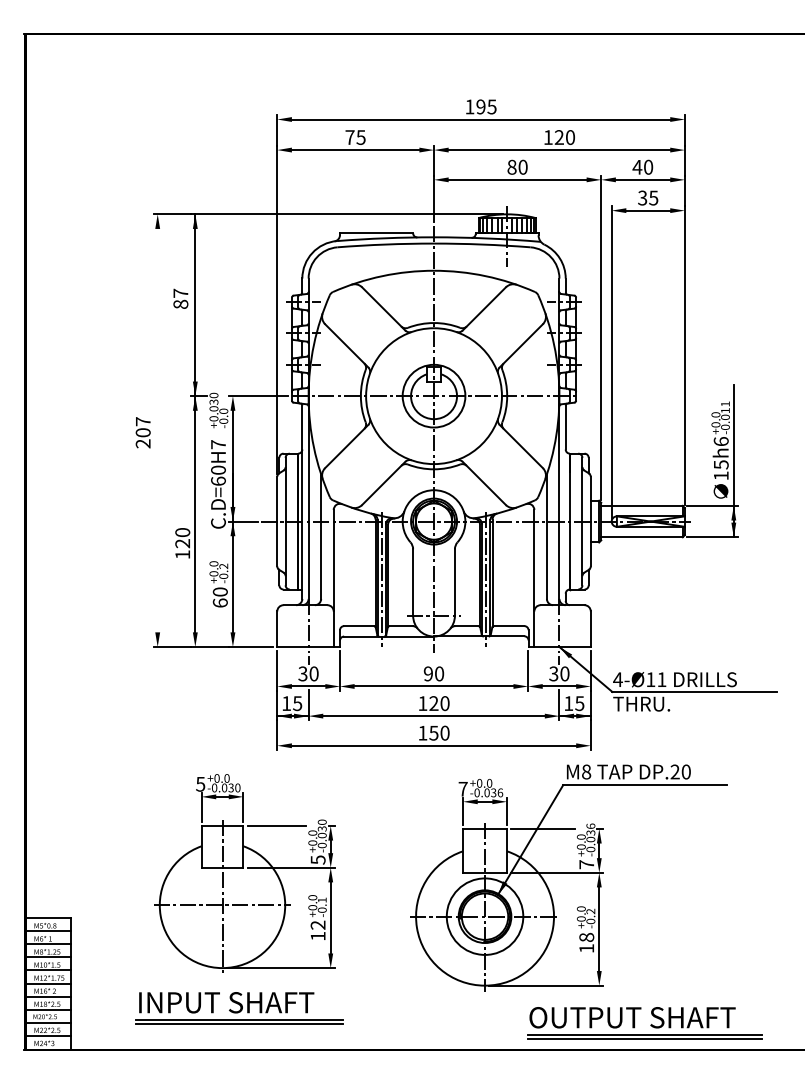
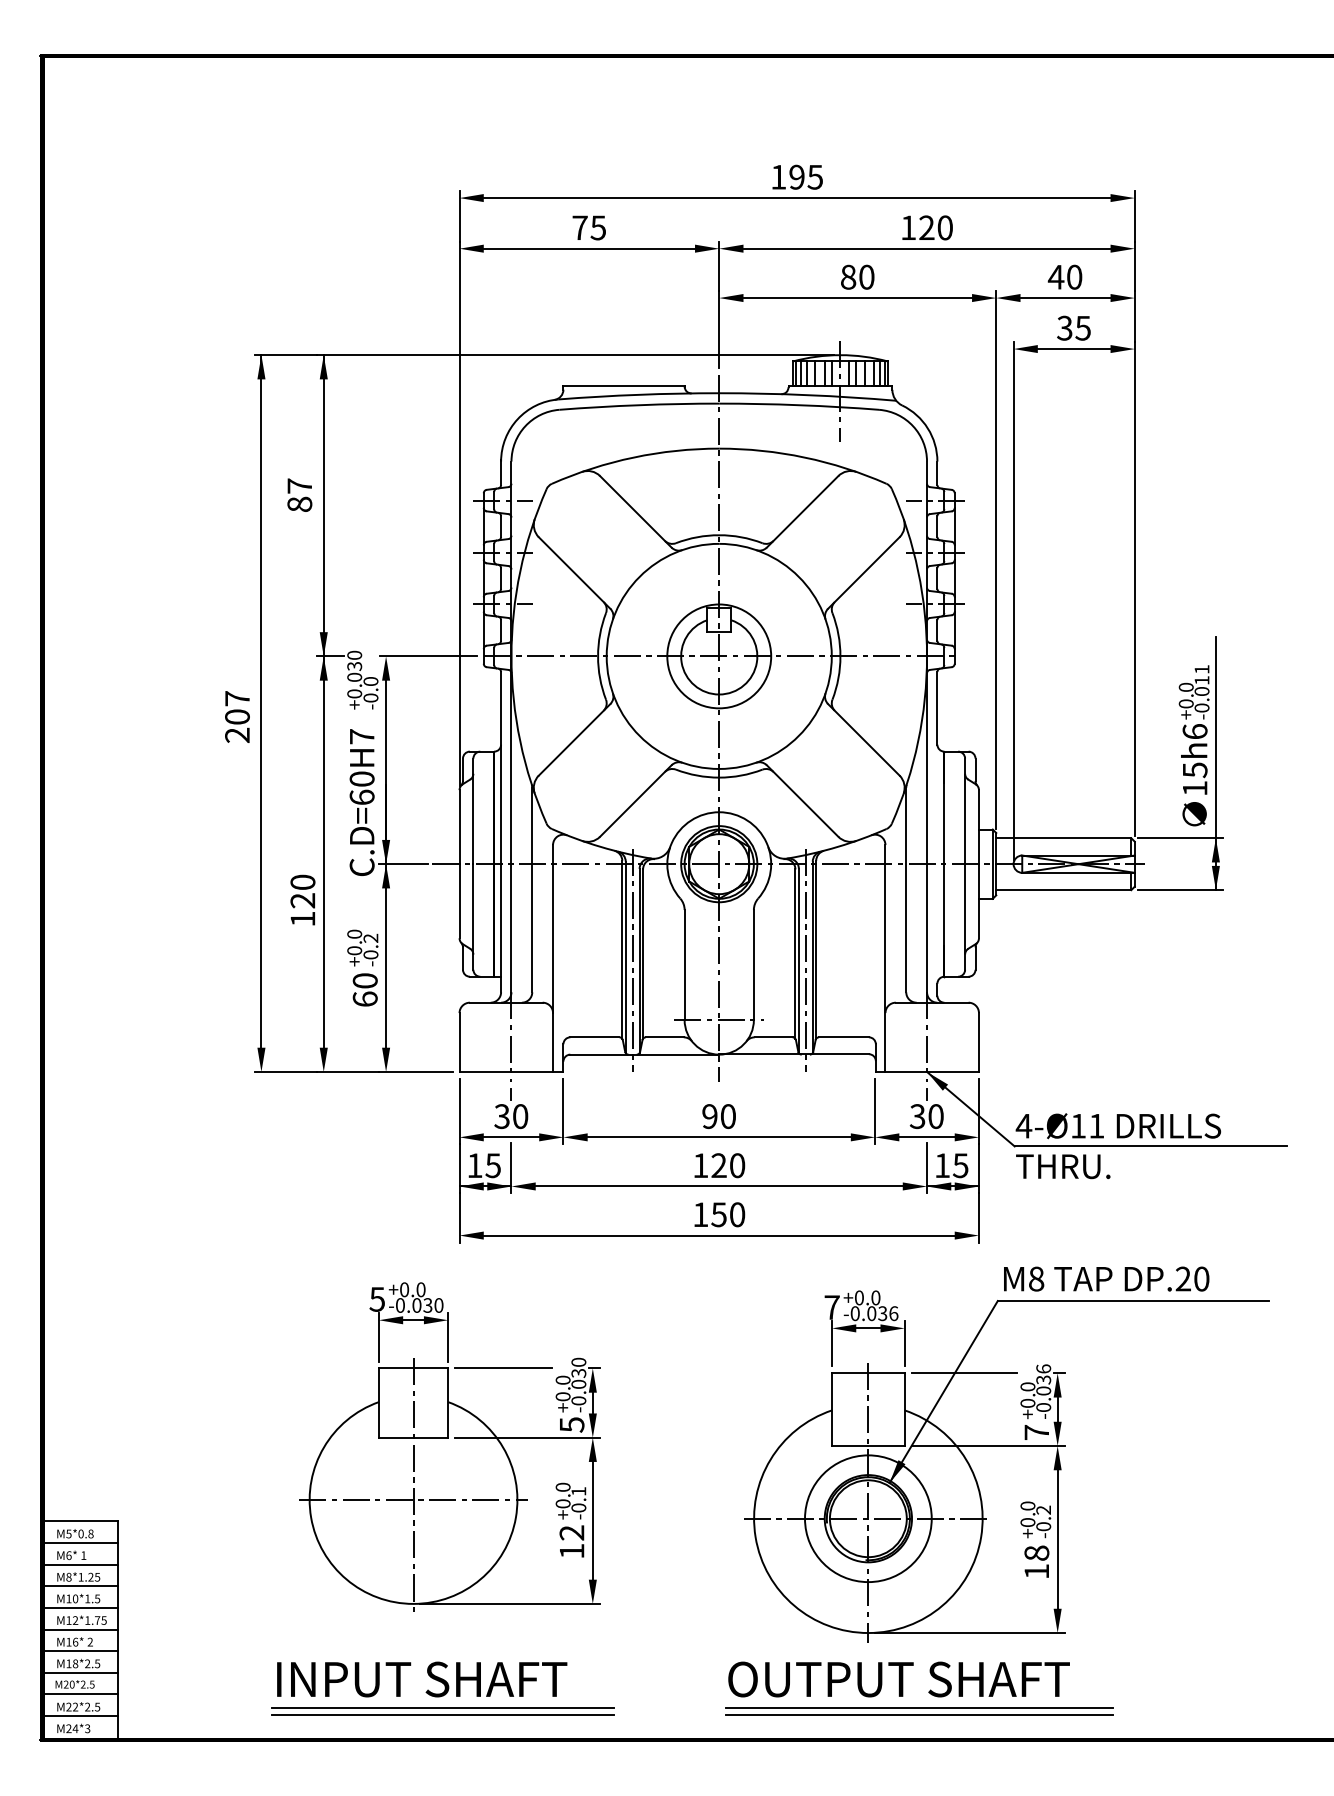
line: (157, 423) -> (261, 701), added
part: (244, 873) -> (449, 1447), moved
part: (568, 877) -> (1006, 1453), moved
part: (239, 1008) -> (443, 1689), moved
part: (650, 1024) -> (928, 1690), moved

